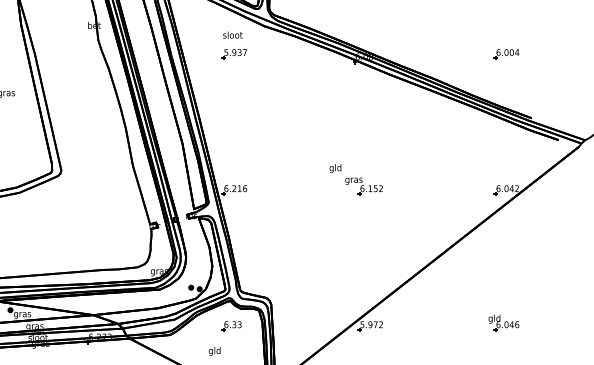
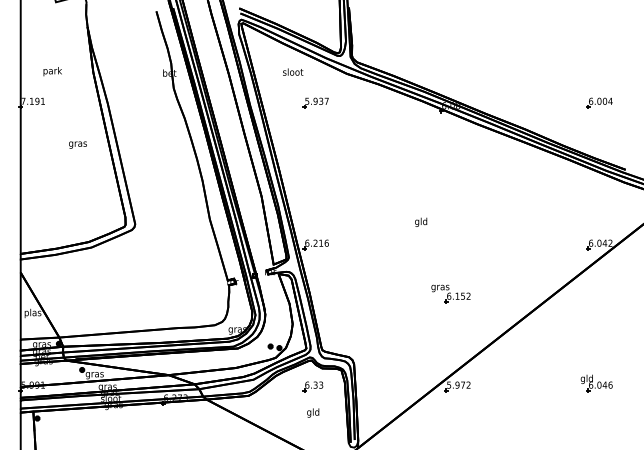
text: (233, 34) -> (293, 71), moved
part: (363, 186) -> (450, 293), moved
text: (215, 350) -> (313, 412), moved

